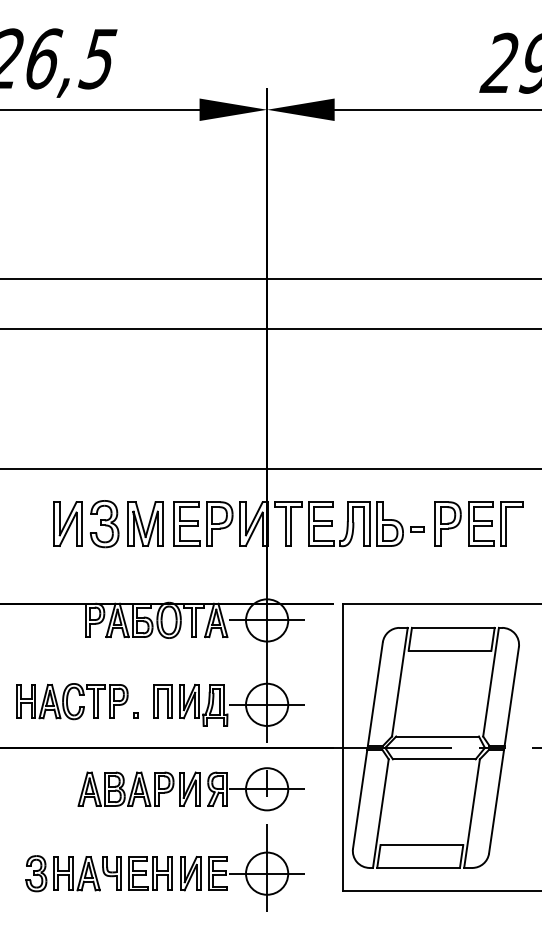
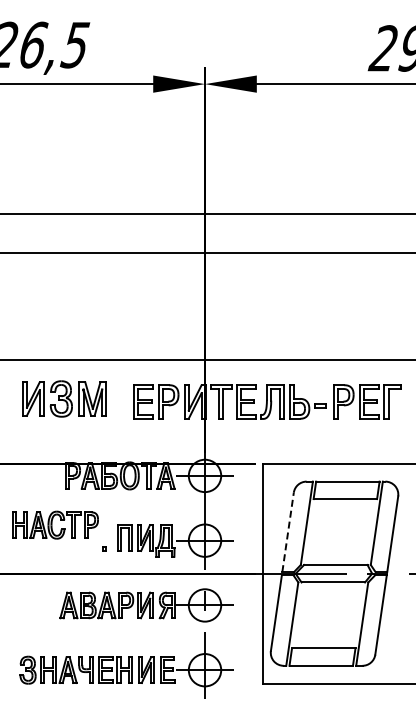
part: (108, 523) -> (64, 398), moved
line: (375, 692) -> (288, 531), solid -> dashed
part: (72, 700) -> (55, 524), moved

